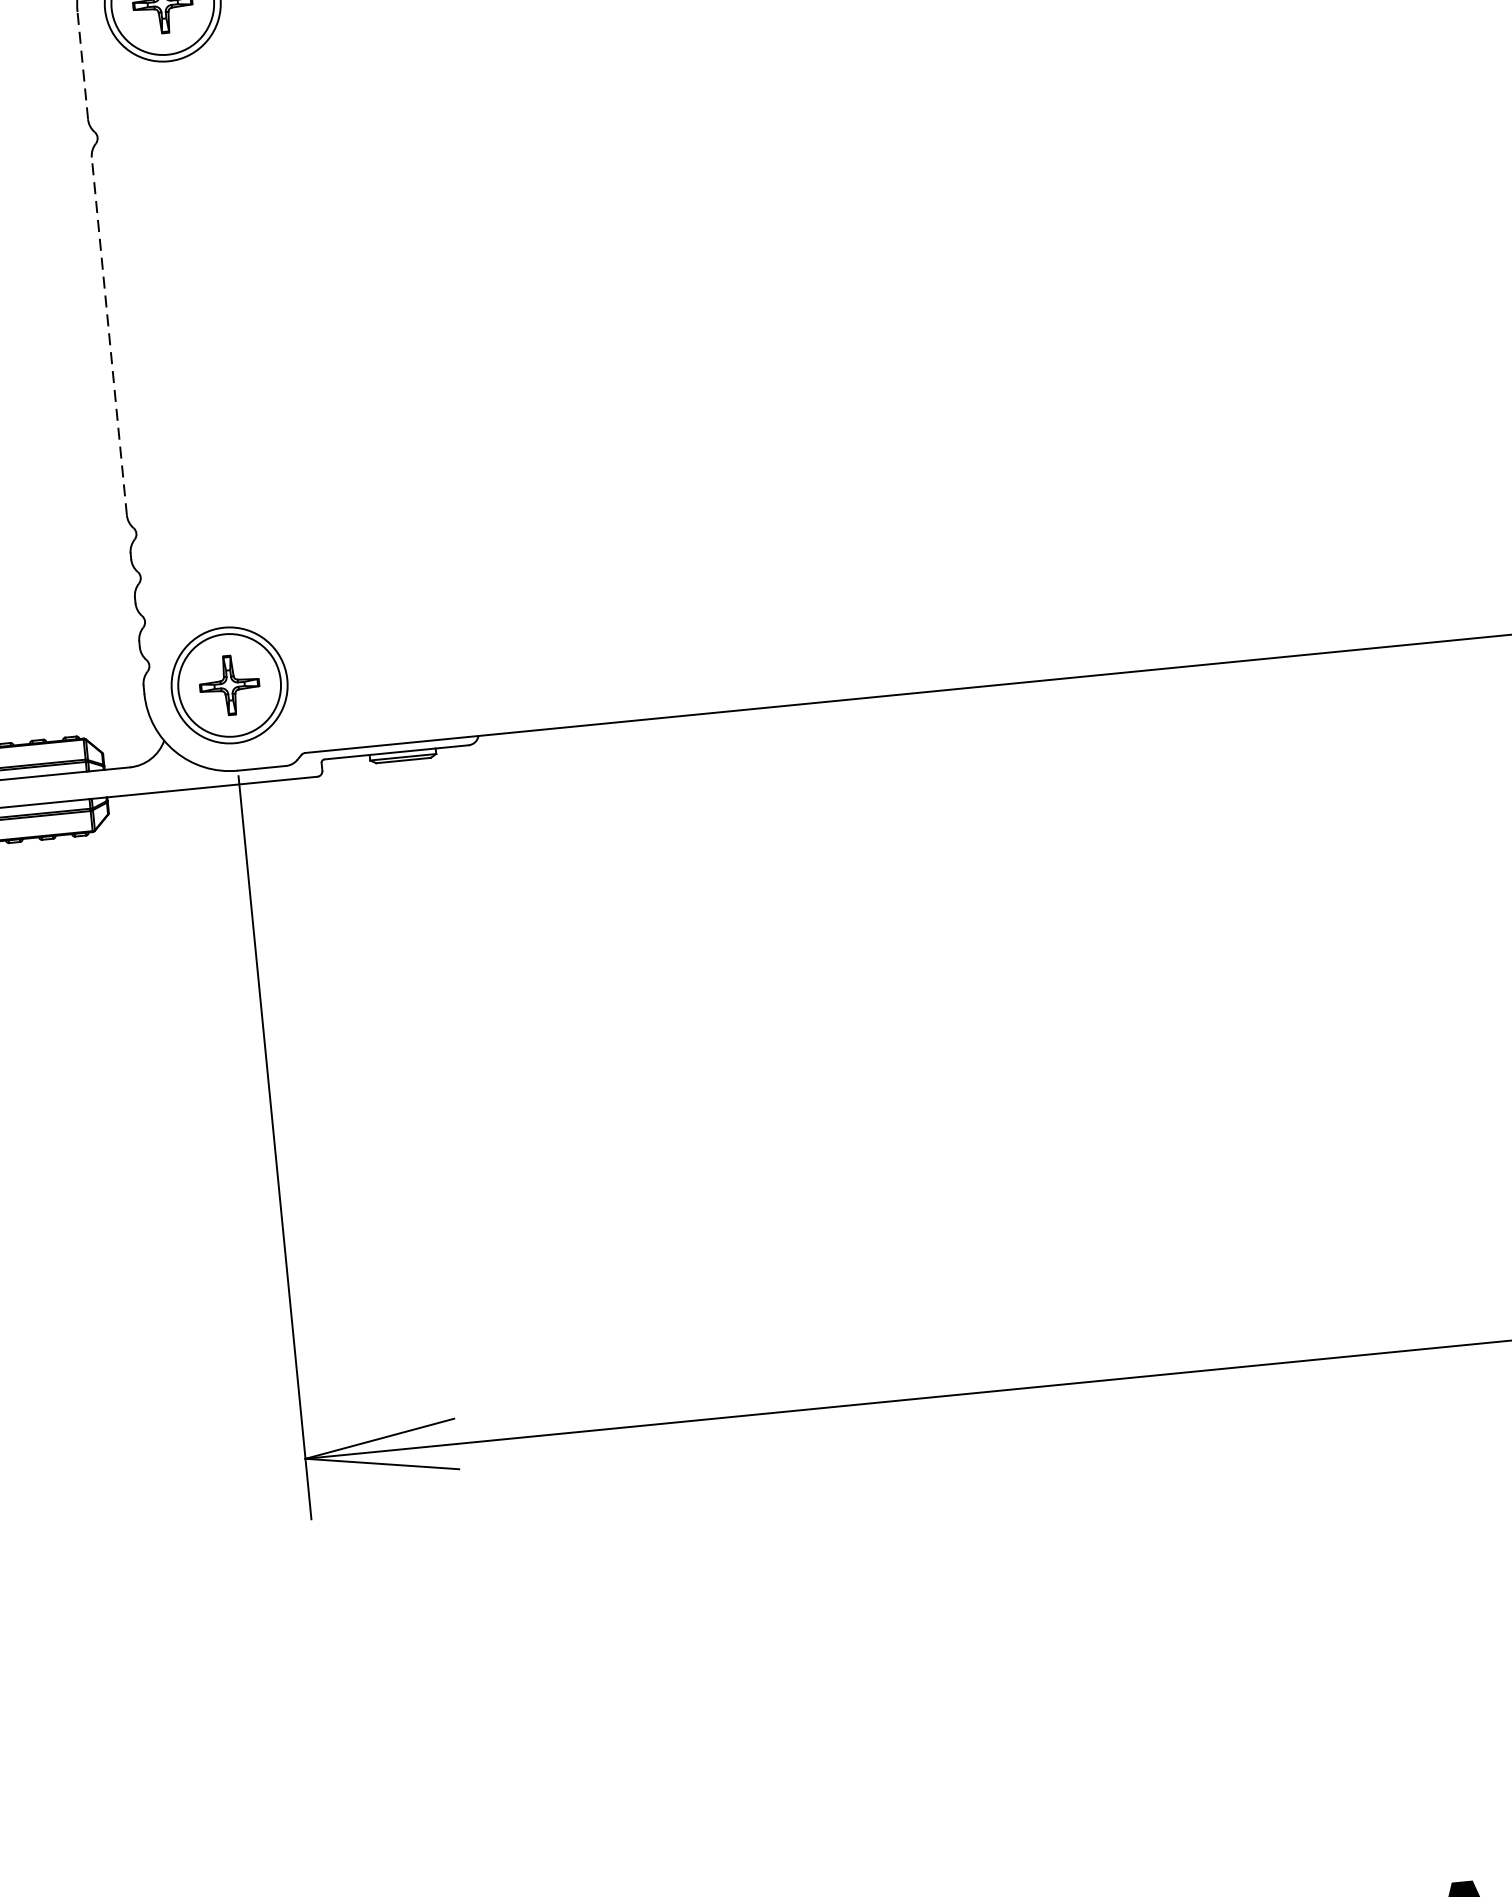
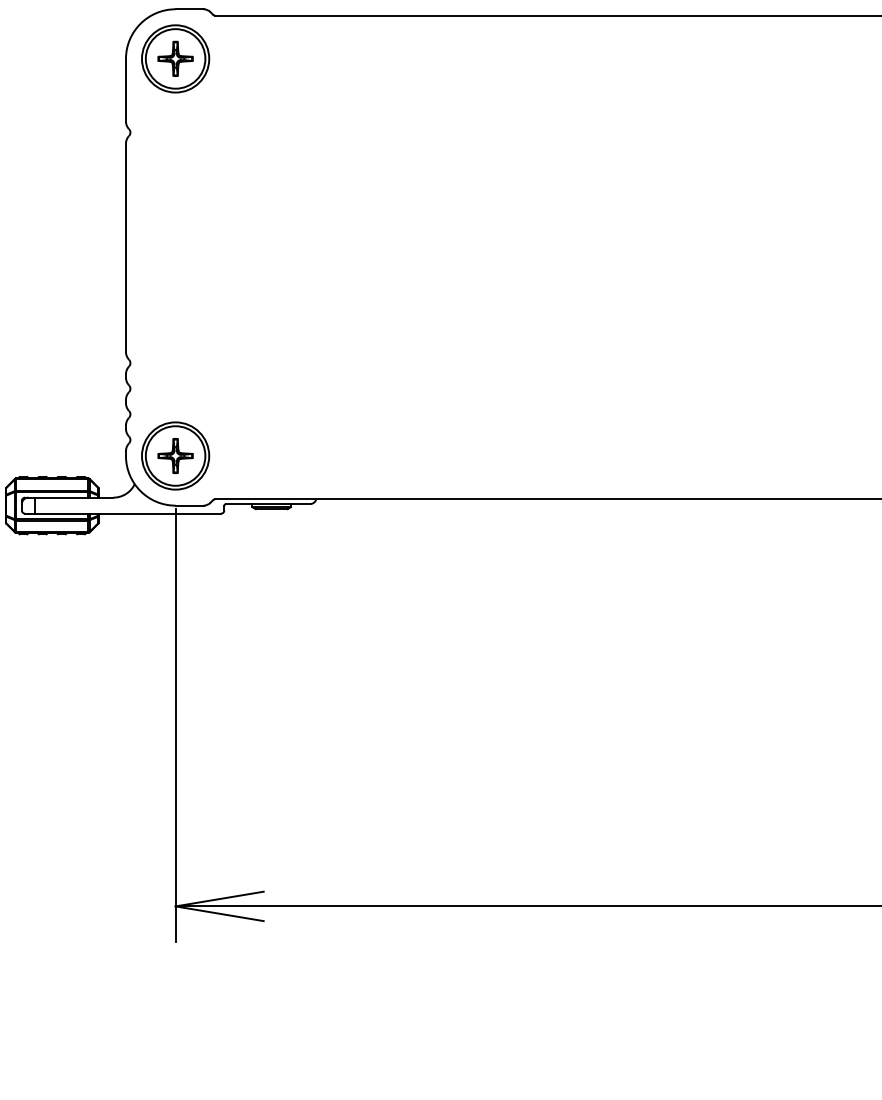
line: (81, 64) -> (125, 89), dashed -> solid
line: (108, 335) -> (125, 247), dashed -> solid

